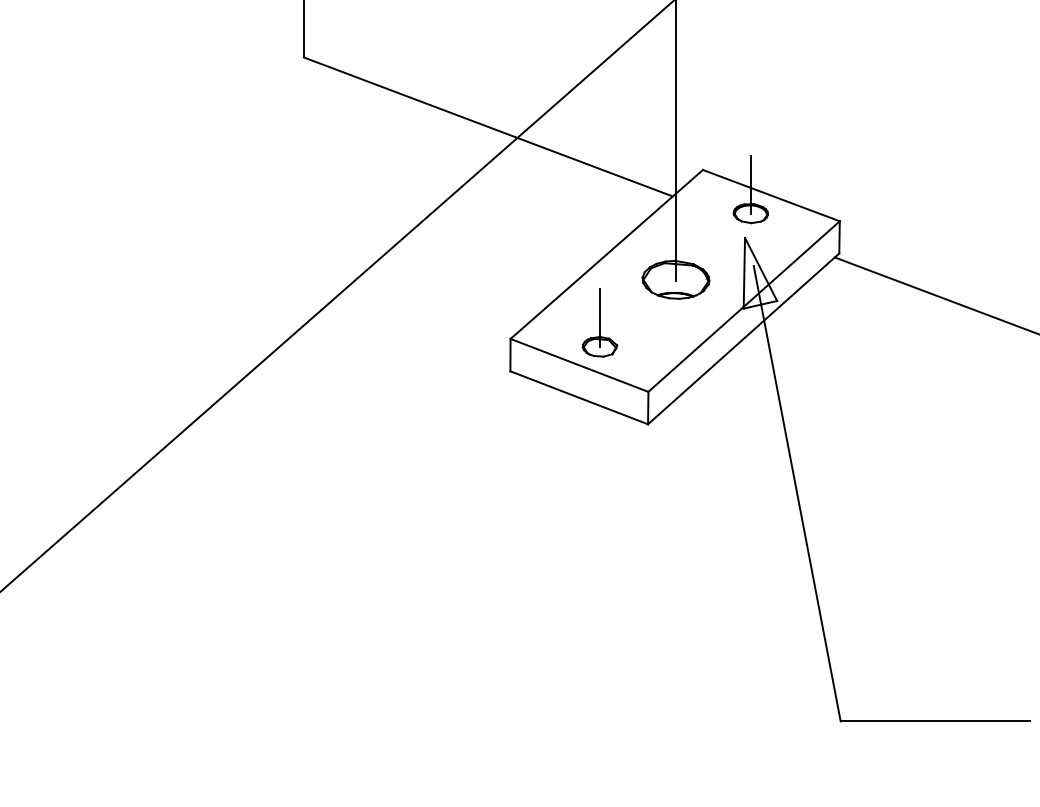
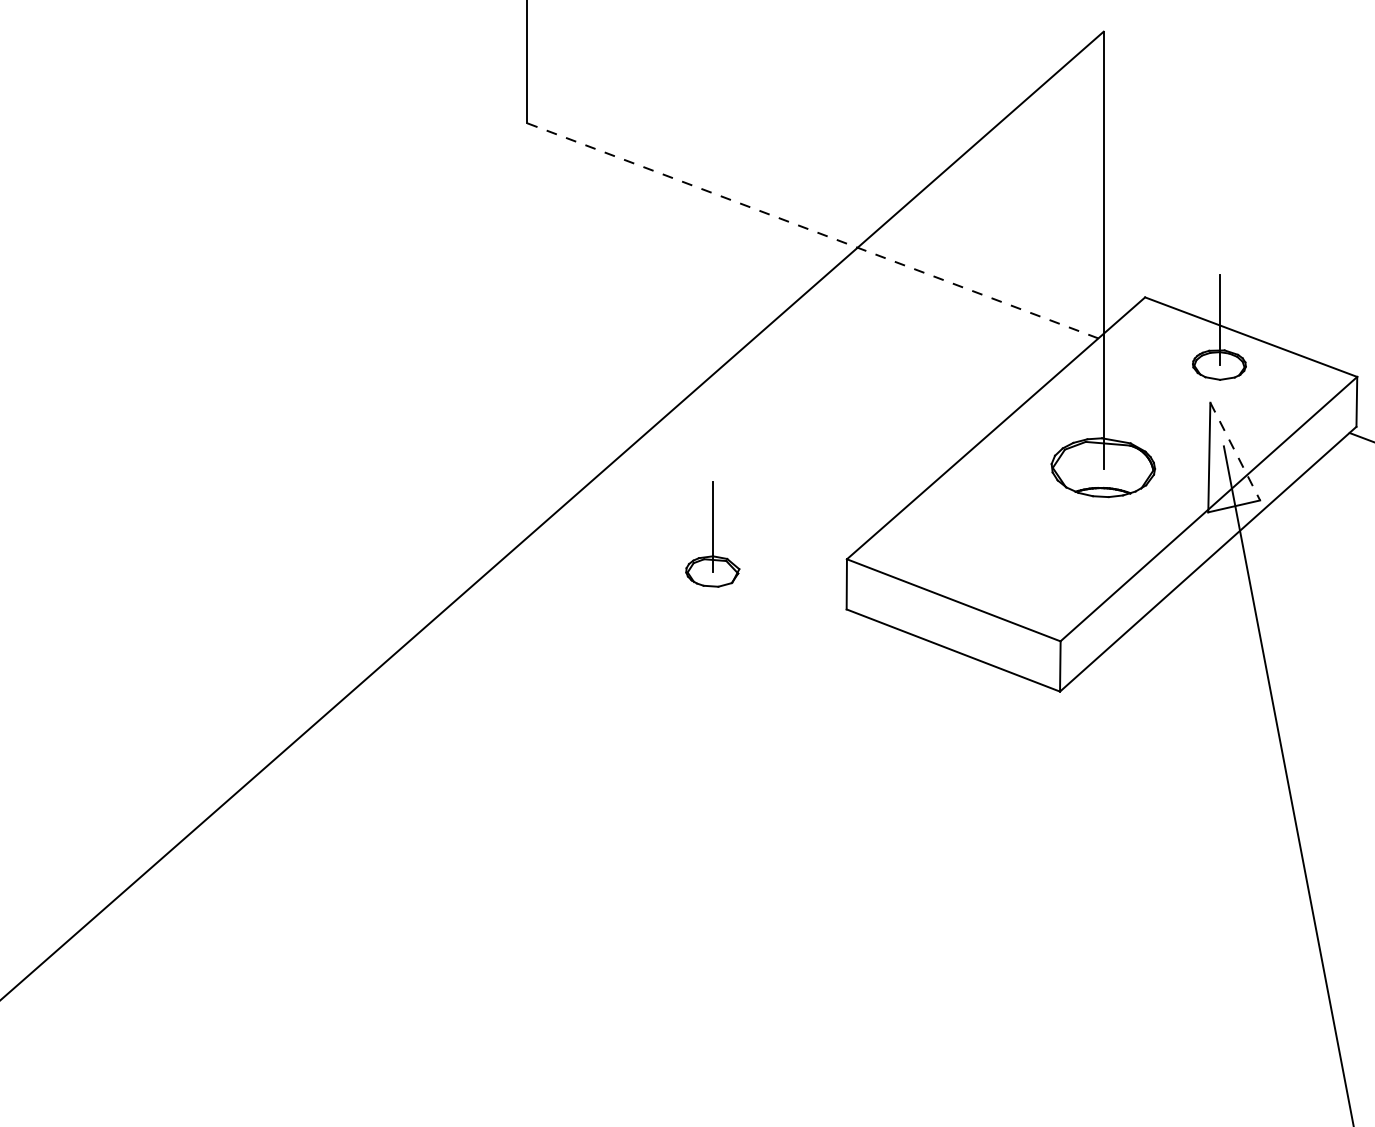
line: (487, 126) -> (811, 230), solid -> dashed
line: (761, 269) -> (1235, 451), solid -> dashed
part: (599, 322) -> (711, 533), moved

